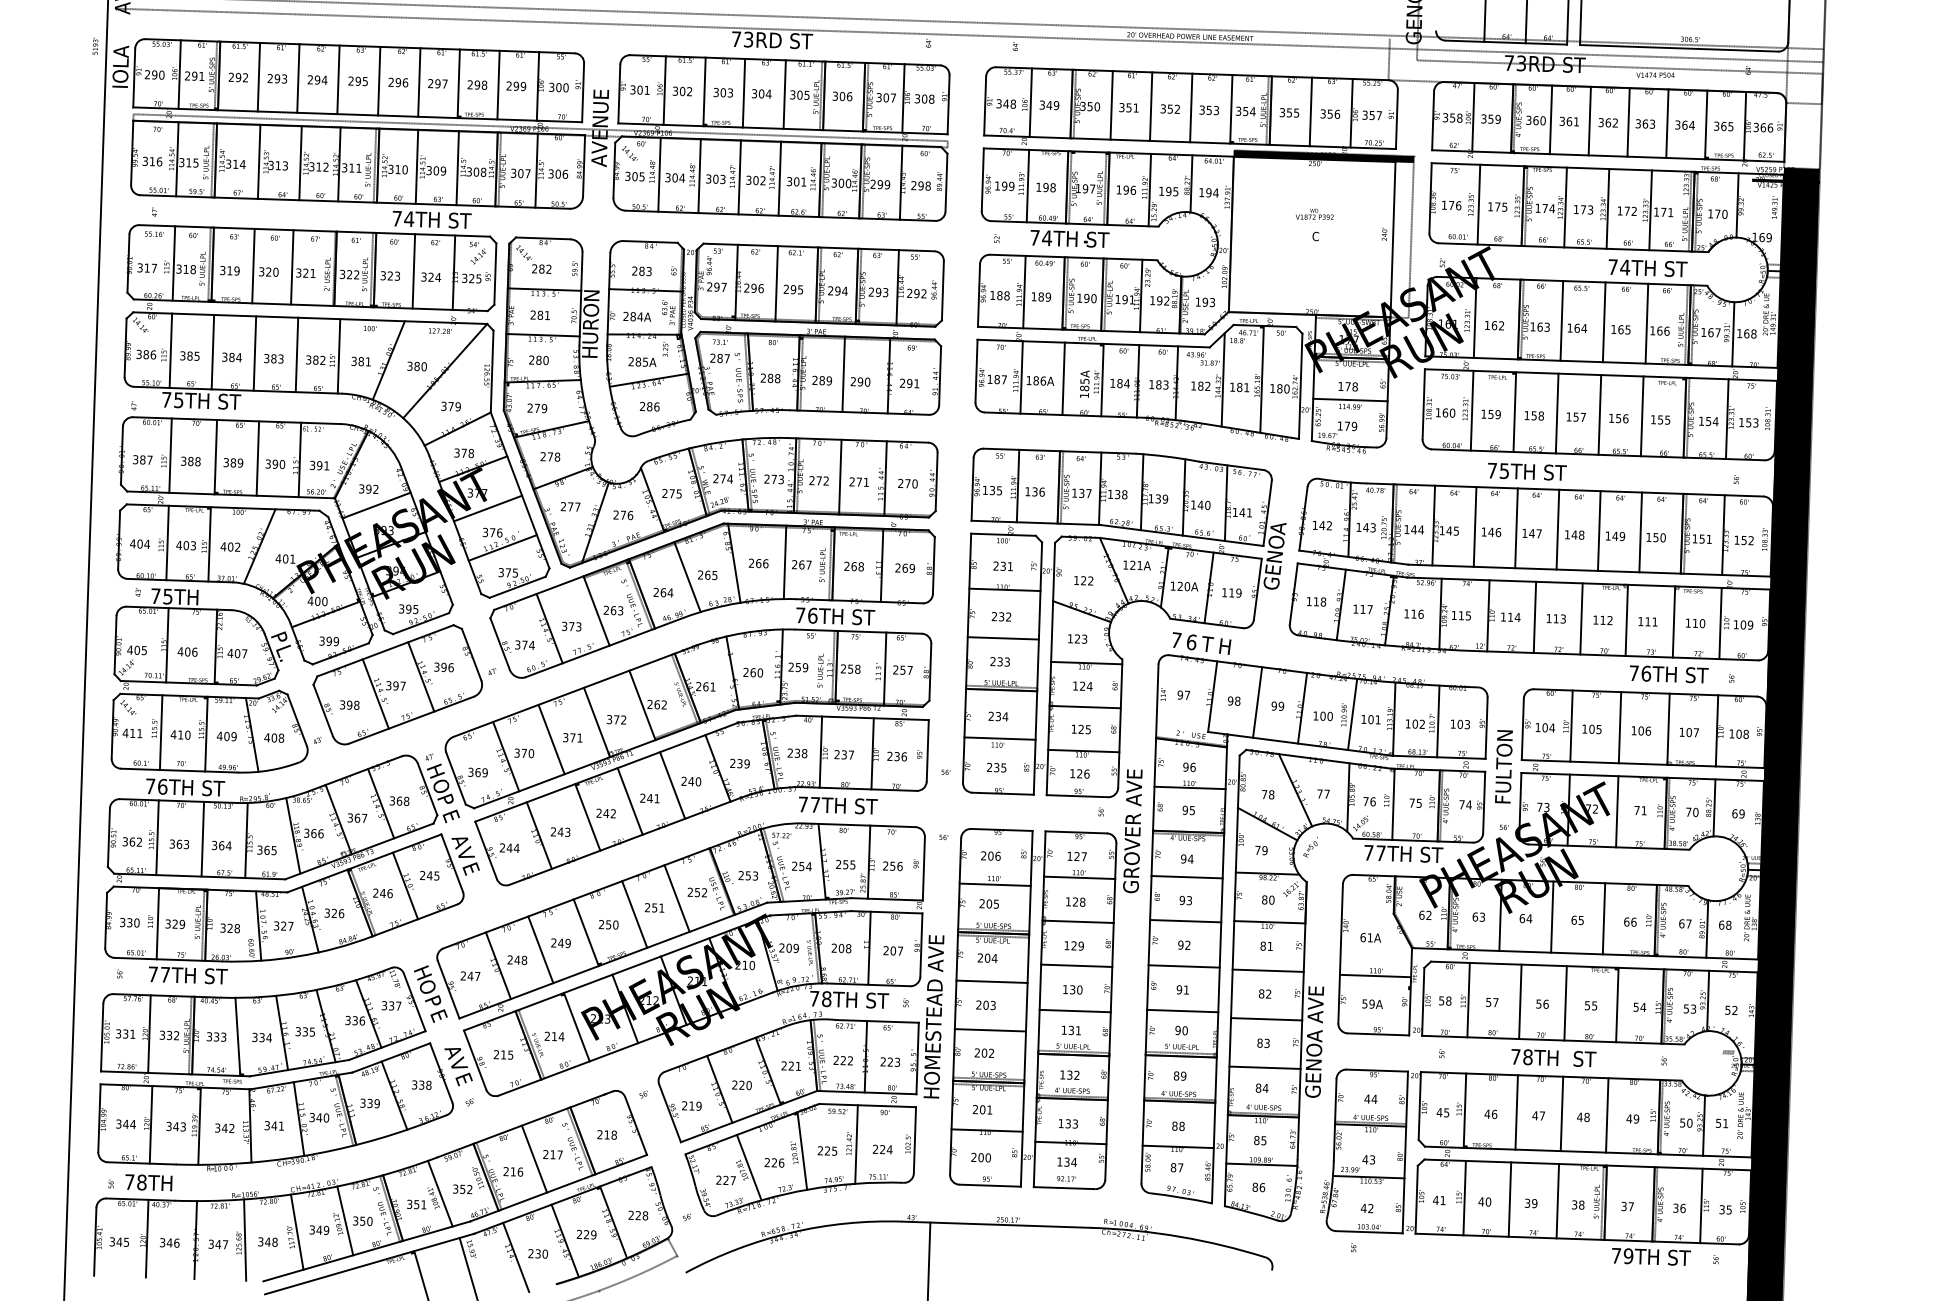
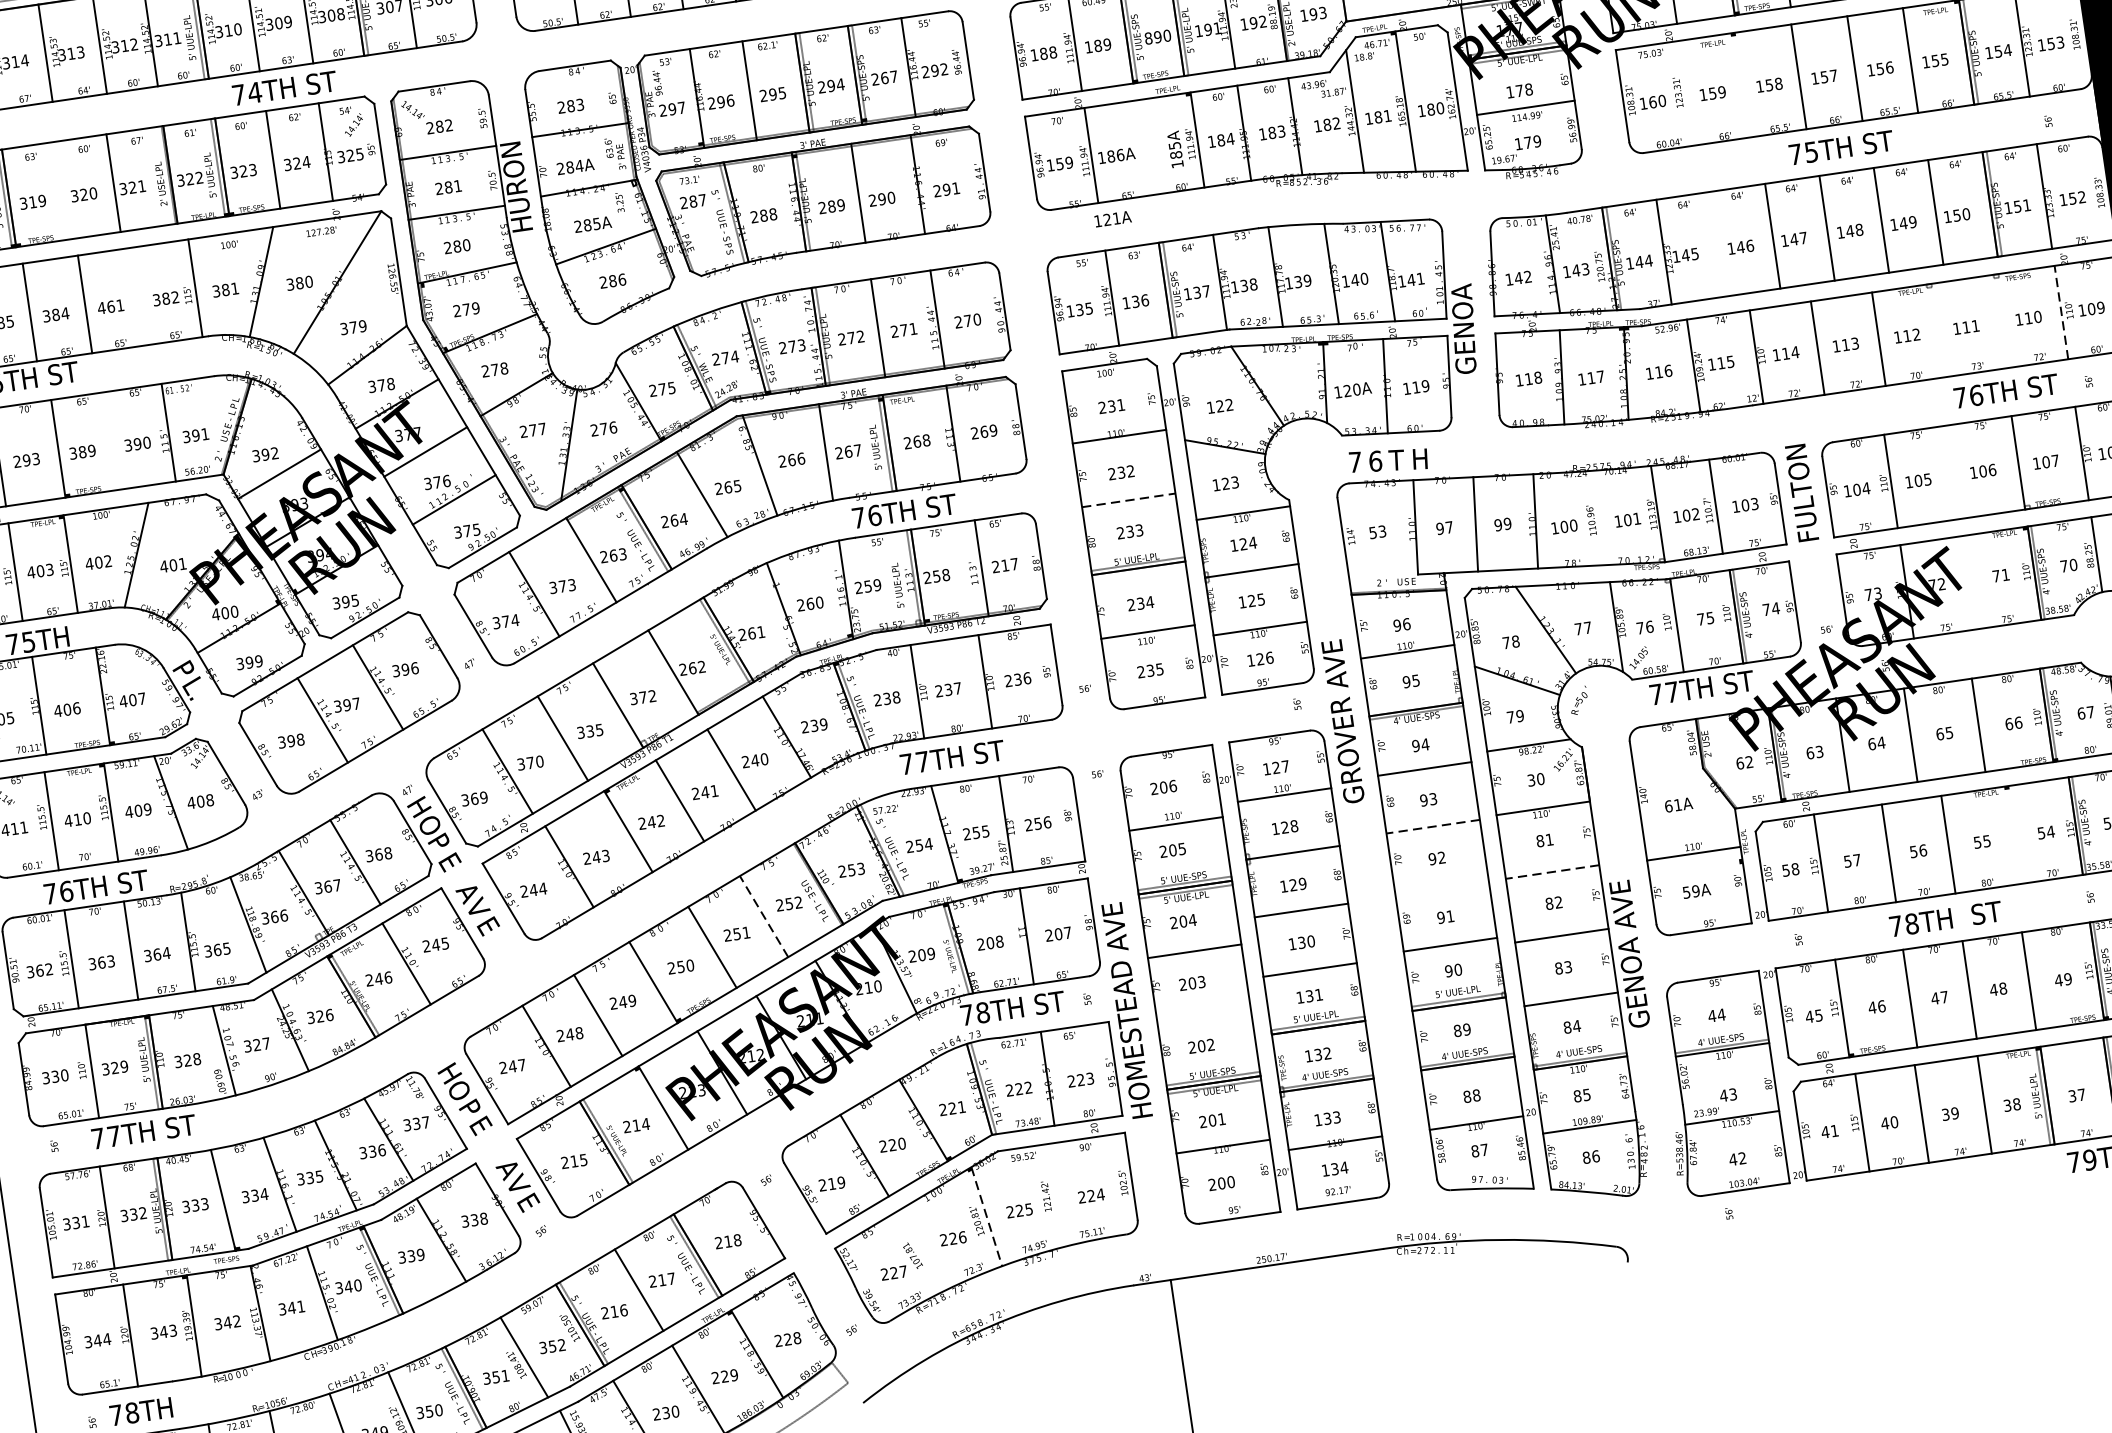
line: (253, 265) -> (62, 189), removed
text: (882, 292) -> (889, 77), 293 -> 267
text: (1079, 297) -> (1148, 37), 190 -> 890
line: (296, 354) -> (139, 295), removed
text: (273, 358) -> (110, 306), 383 -> 461
line: (1063, 378) -> (1146, 147), removed
text: (1000, 379) -> (1064, 163), 187 -> 159
line: (1471, 410) -> (1686, 93), removed
line: (1514, 412) -> (1742, 85), removed
line: (257, 458) -> (113, 440), removed
text: (190, 461) -> (26, 460), 388 -> 293
text: (1527, 471) -> (1841, 147), moved
line: (1474, 526) -> (1717, 243), removed
text: (1136, 565) -> (1112, 219), moved
line: (1626, 620) -> (1937, 330), removed
line: (1673, 621) -> (1999, 320), removed
line: (1720, 623) -> (2061, 312), solid -> dashed
line: (1003, 638) -> (1129, 500), solid -> dashed
text: (902, 669) -> (1004, 564), 257 -> 217
text: (1183, 694) -> (1377, 531), 97 -> 53
text: (1237, 700) -> (1449, 526), 98 -> 97
line: (1352, 714) -> (1602, 517), removed
line: (1619, 727) -> (1953, 472), removed
text: (576, 737) -> (594, 730), 371 -> 335
text: (1503, 766) -> (1801, 492), moved
line: (1617, 811) -> (1971, 582), removed
line: (677, 898) -> (764, 916), solid -> dashed
text: (1264, 899) -> (1530, 779), 80 -> 30
line: (1185, 921) -> (1433, 827), solid -> dashed
line: (1183, 966) -> (1440, 886), removed
line: (1268, 970) -> (1552, 871), solid -> dashed
line: (1617, 1004) -> (2016, 834), removed
line: (990, 1030) -> (1204, 1015), removed
line: (856, 1144) -> (1055, 1195), removed
line: (802, 1151) -> (987, 1217), solid -> dashed
line: (748, 1167) -> (920, 1250), removed

